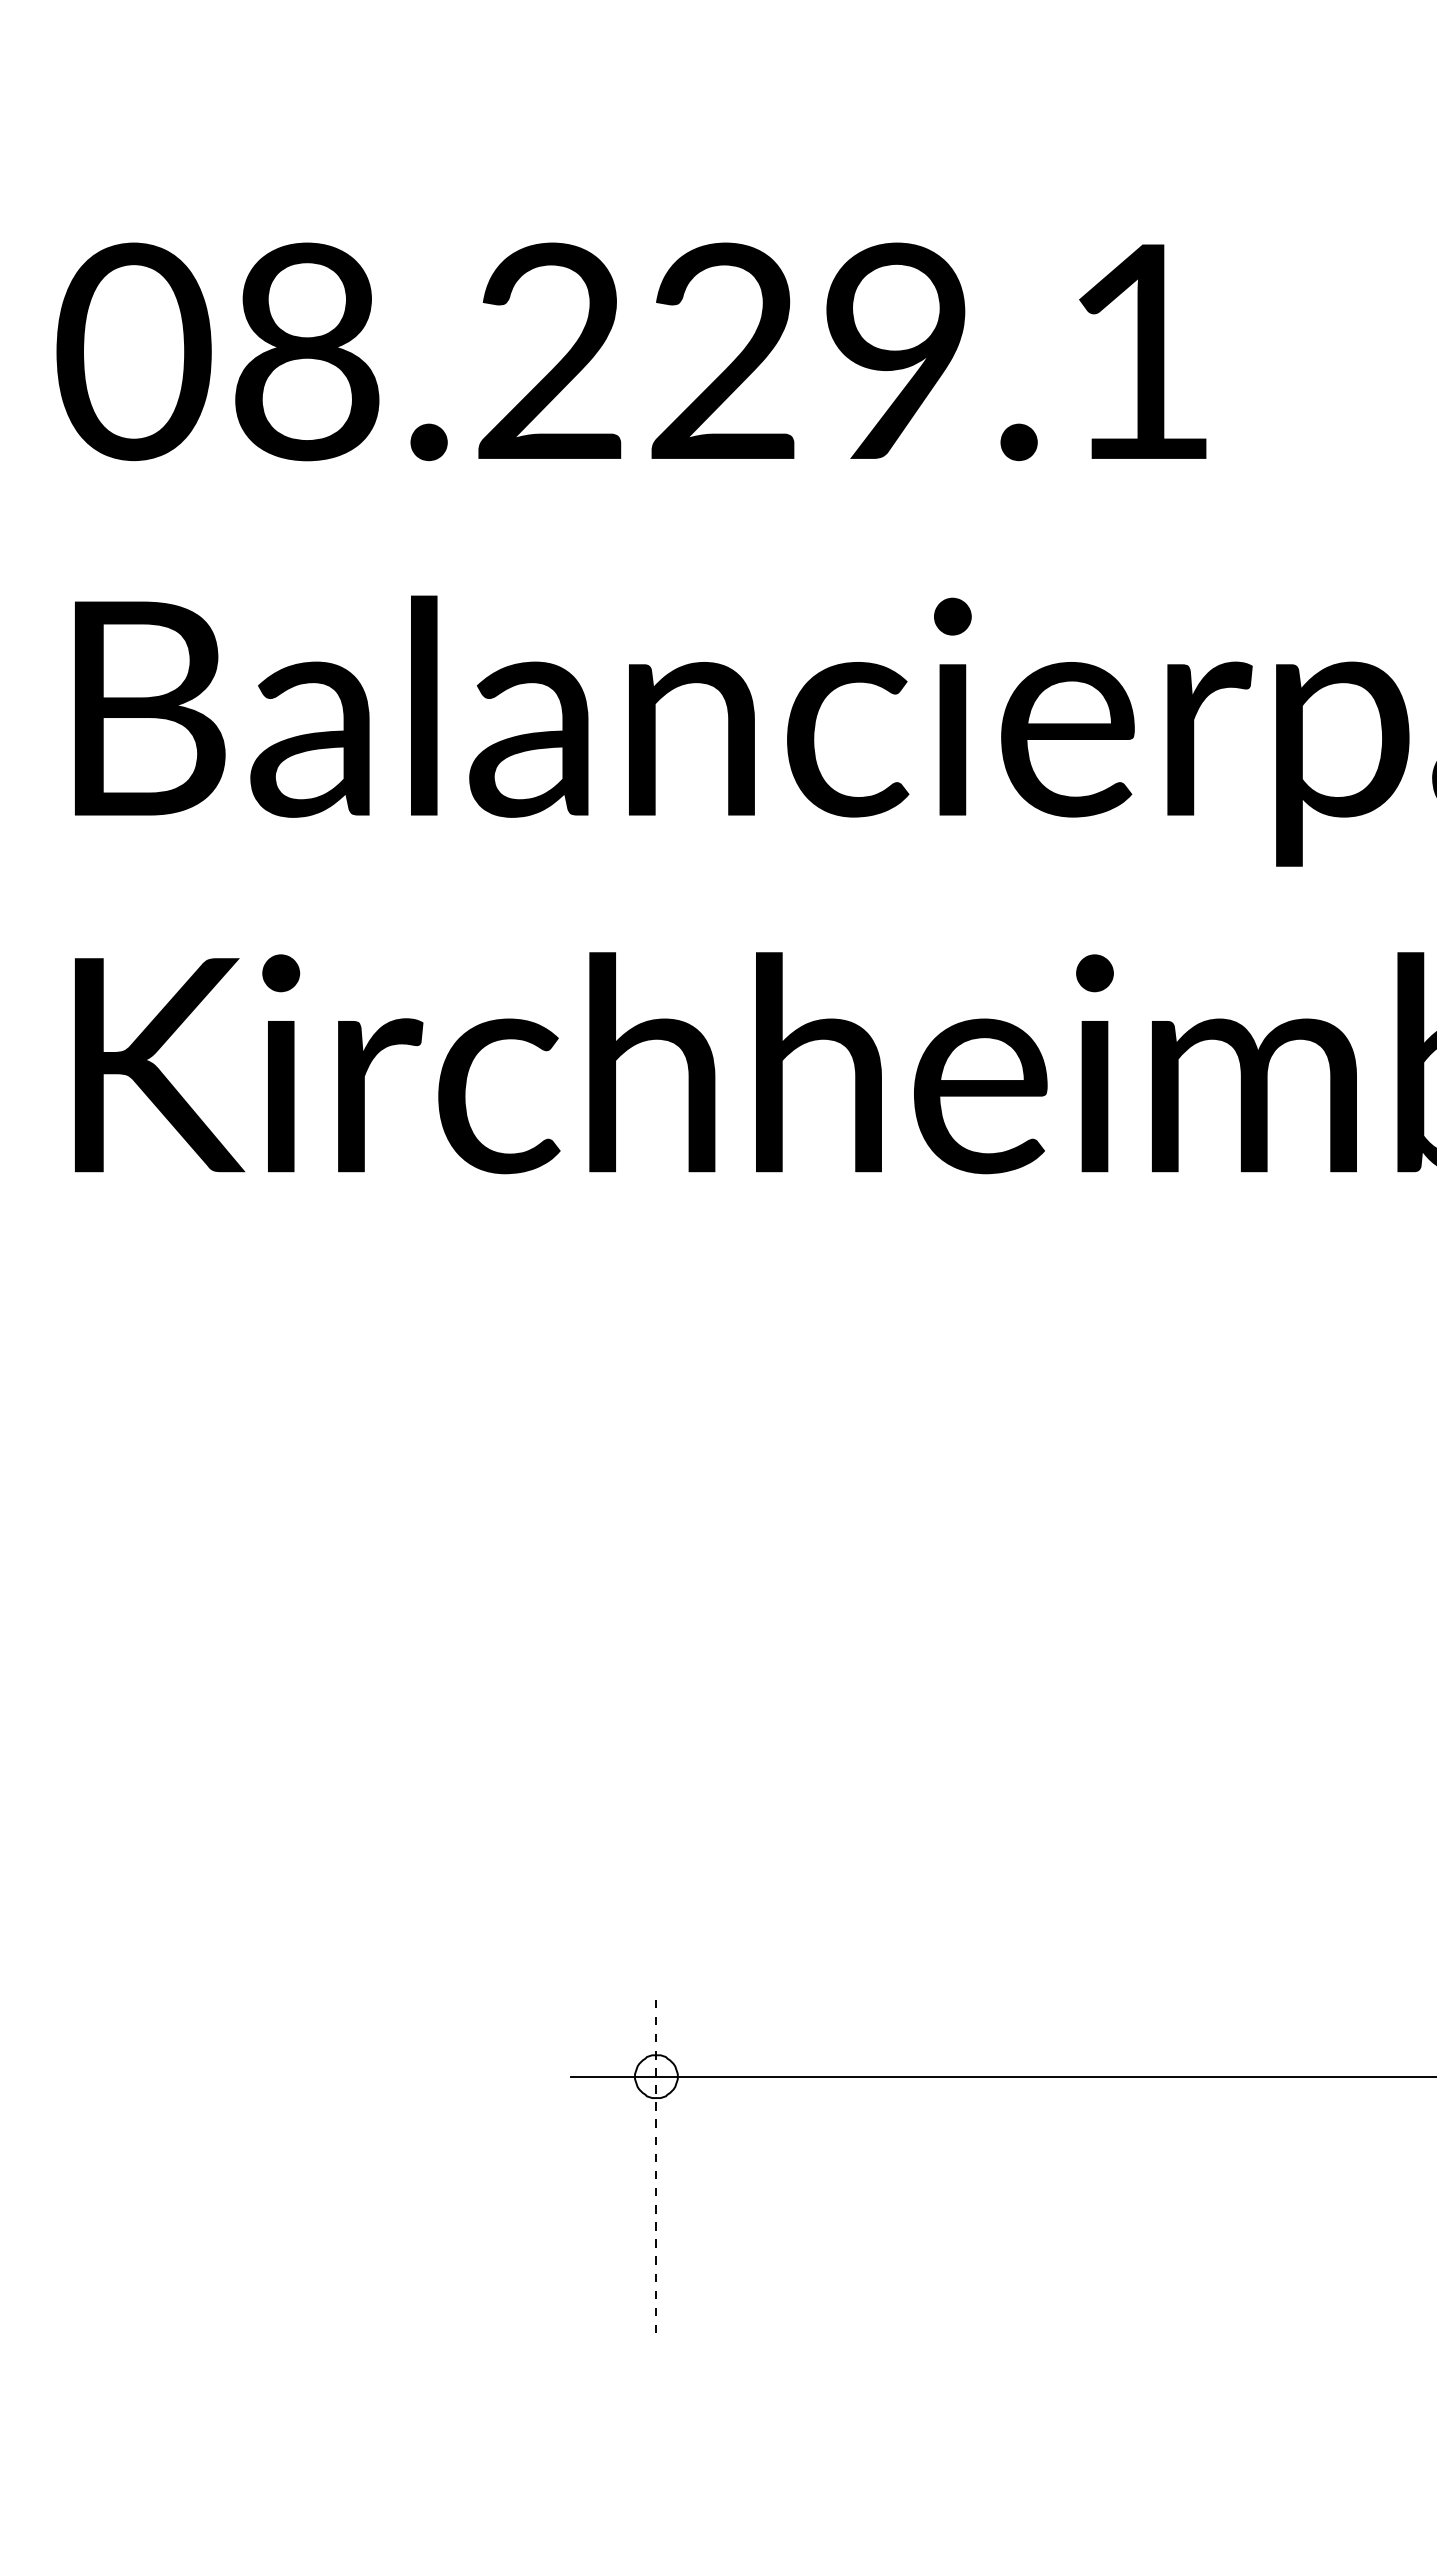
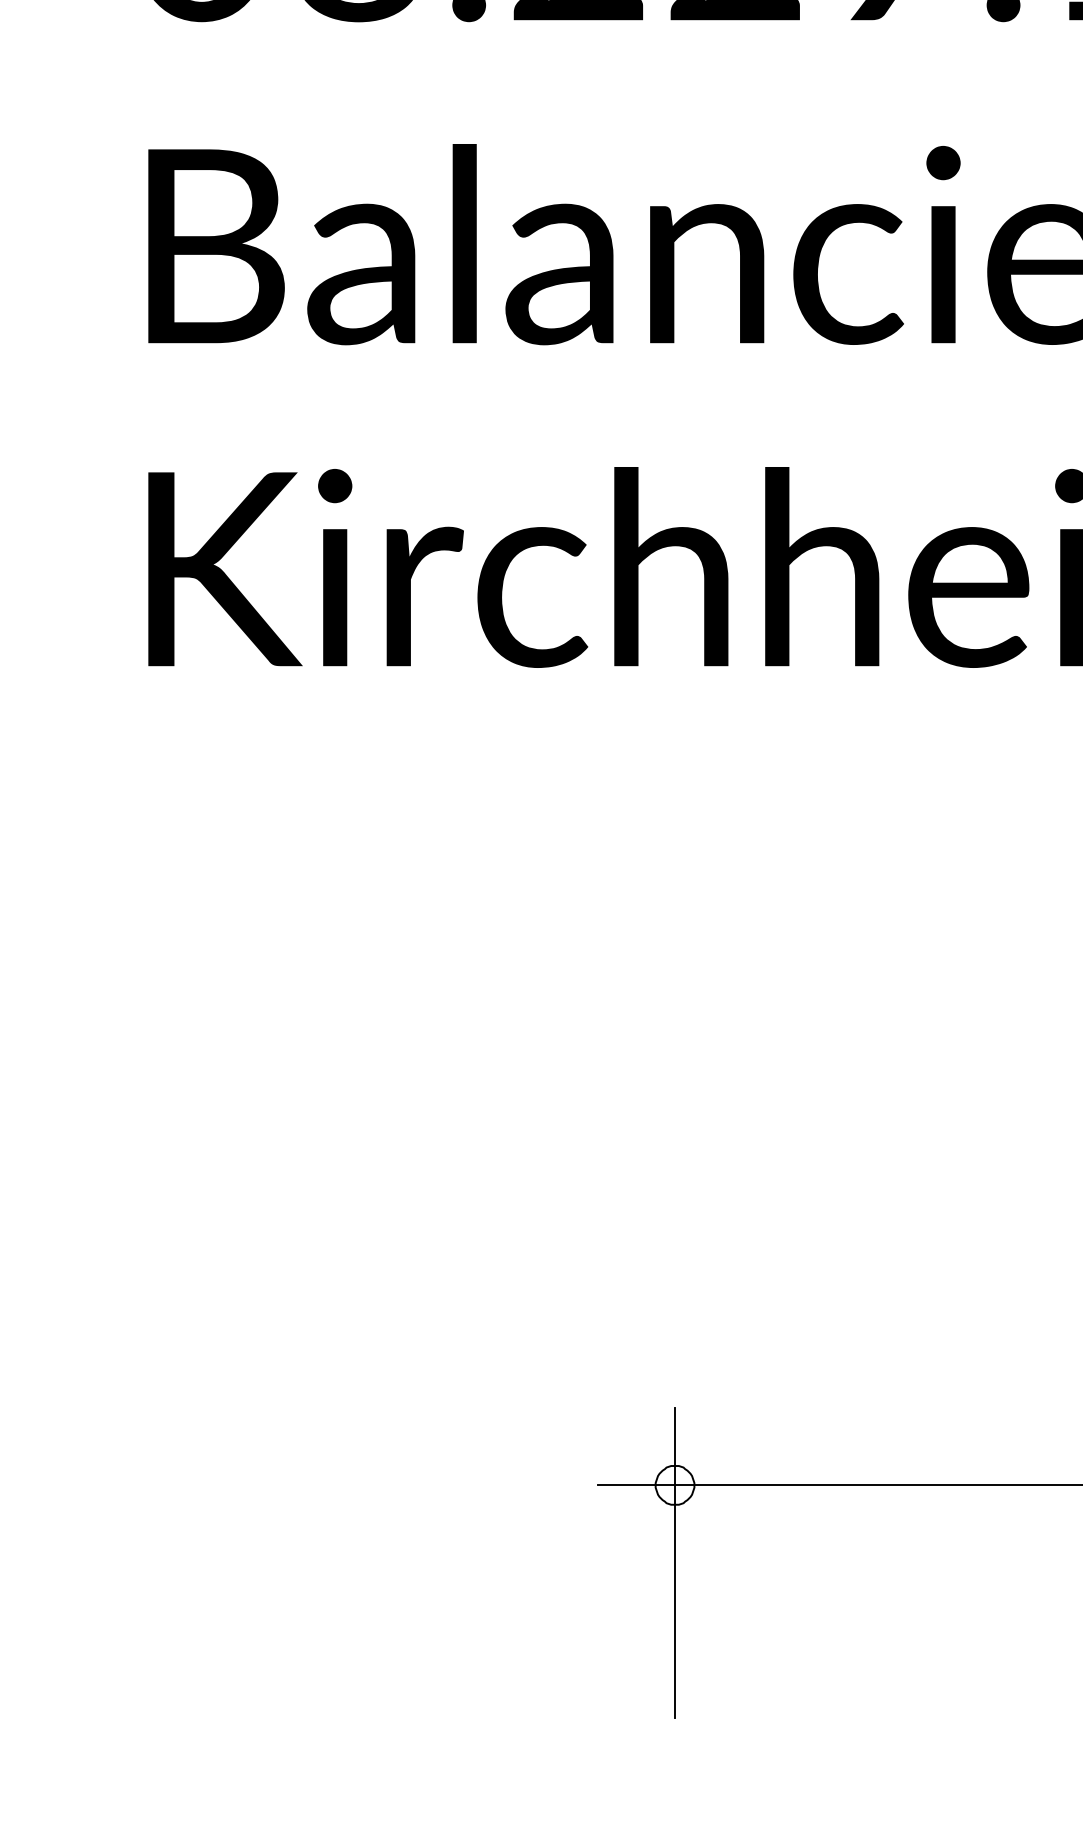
line: (656, 2161) -> (675, 1562), dashed -> solid

